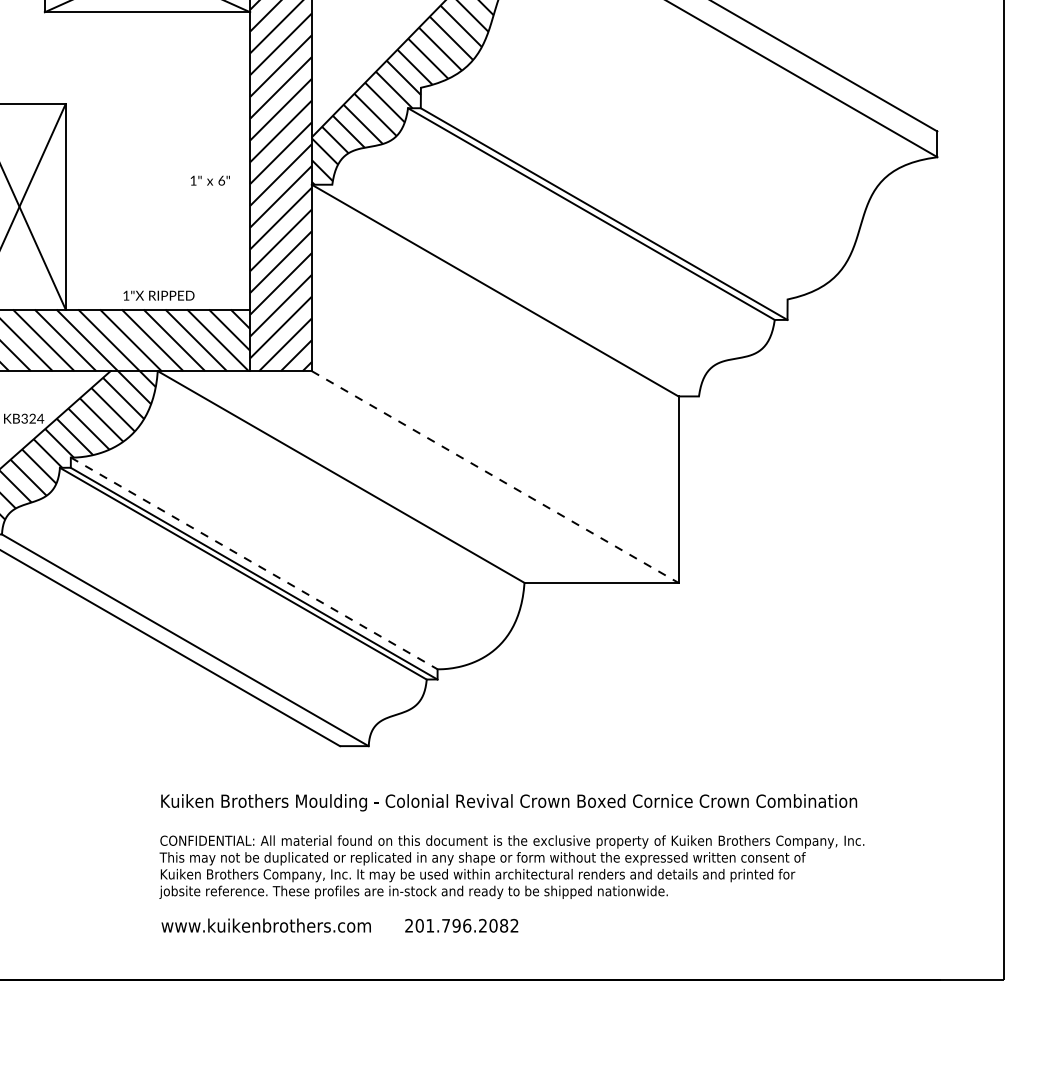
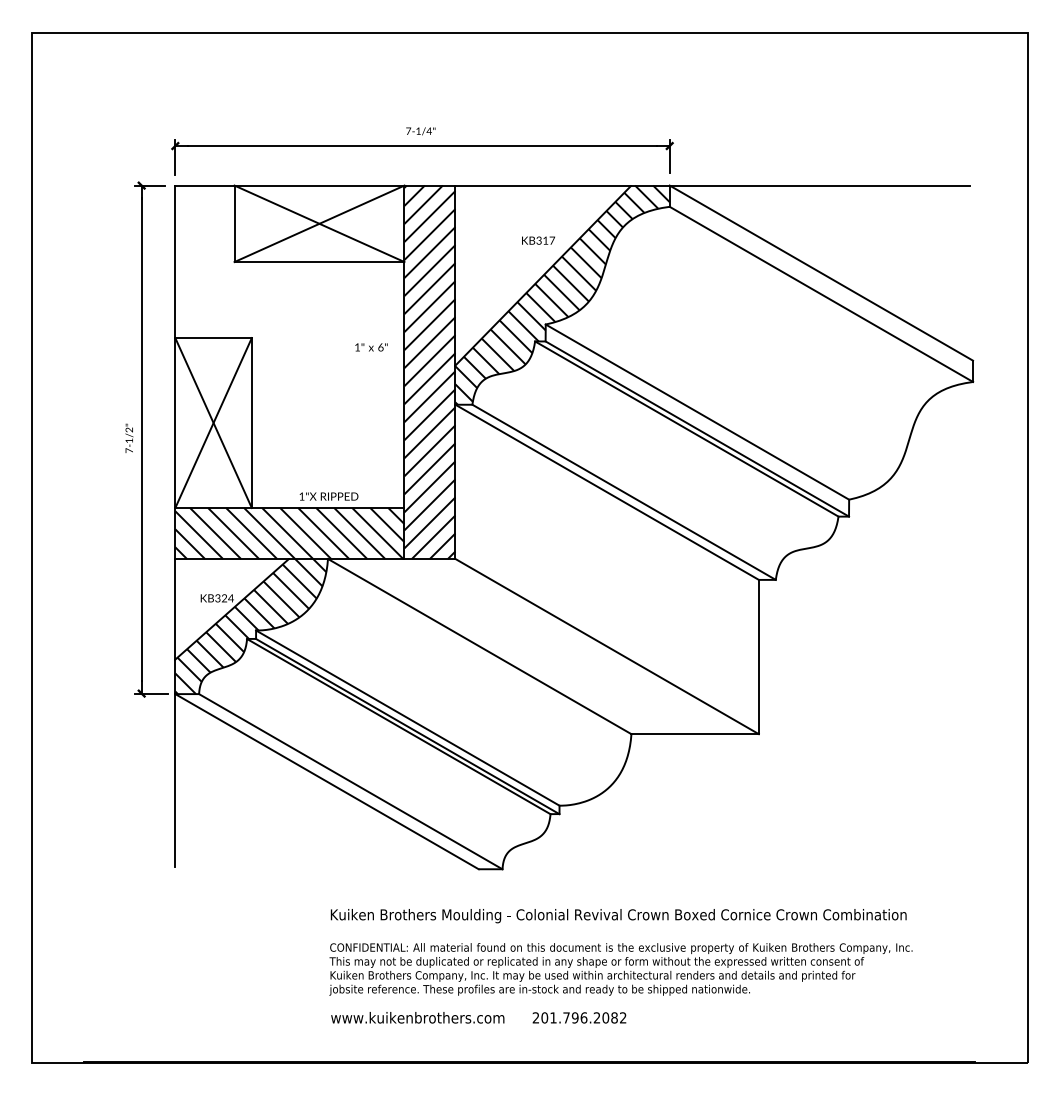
text: (210, 180) -> (371, 347), moved
line: (604, 192) -> (697, 411), added
line: (514, 289) -> (623, 491), added
line: (495, 476) -> (607, 646), dashed -> solid
line: (255, 563) -> (408, 718), dashed -> solid

